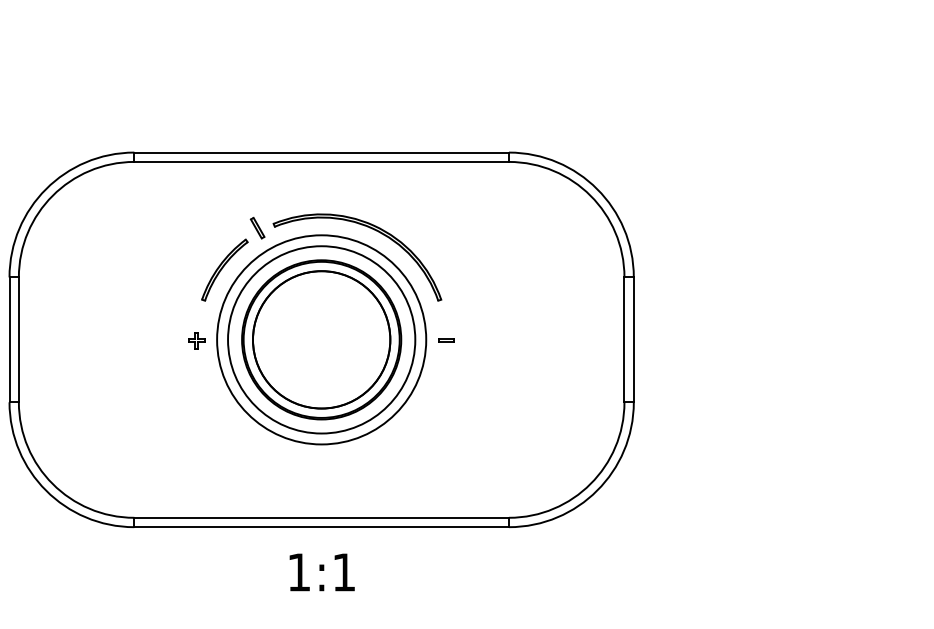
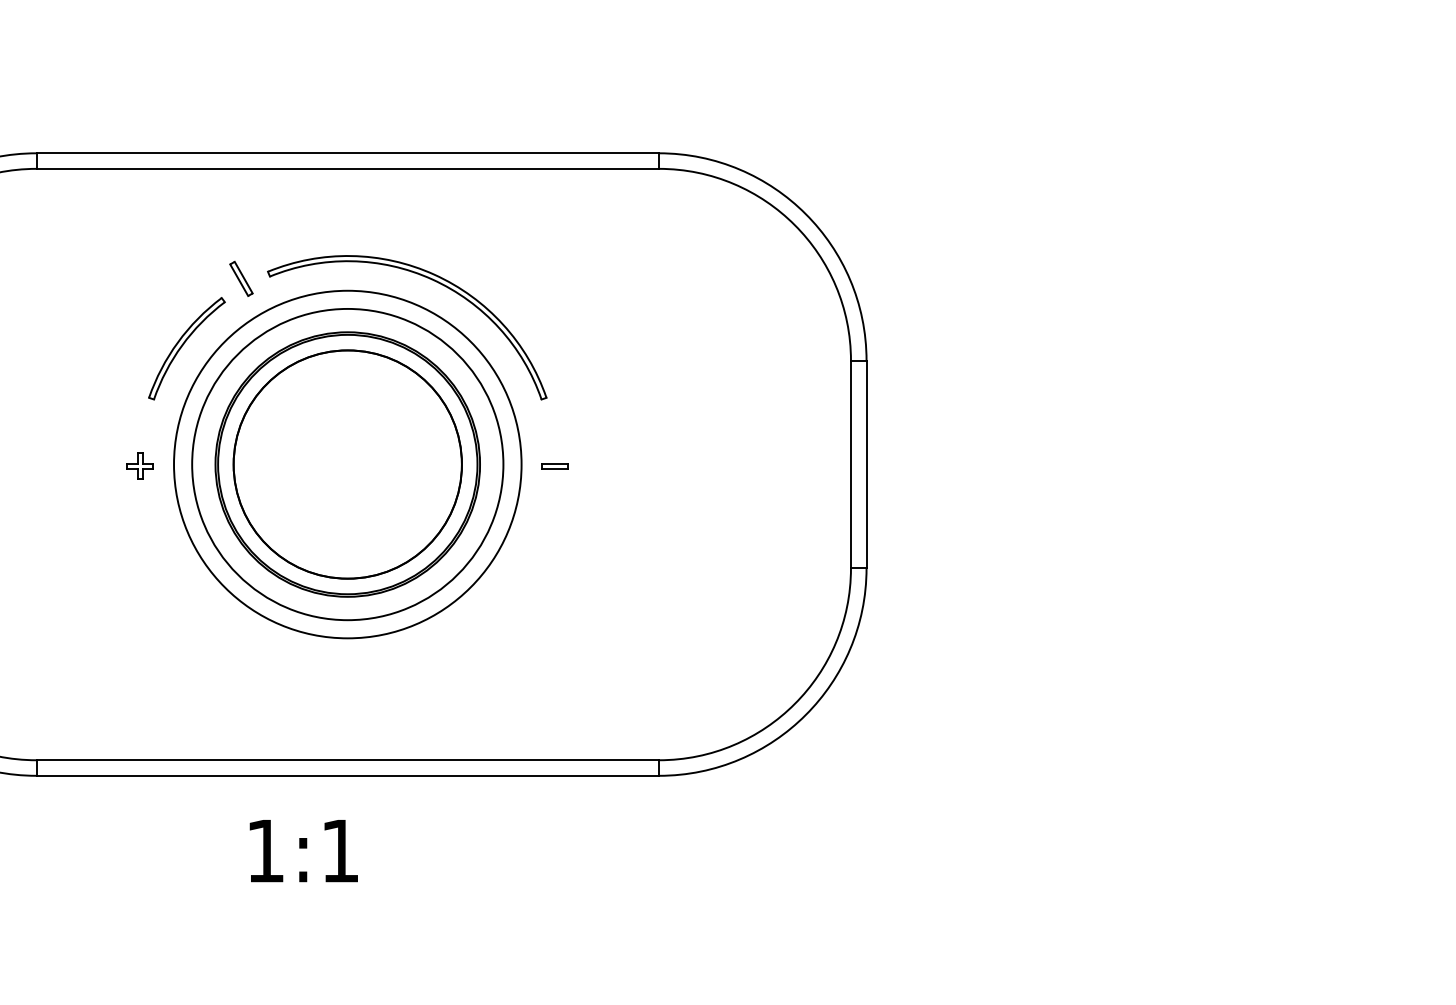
text: (321, 572) -> (302, 851), moved

